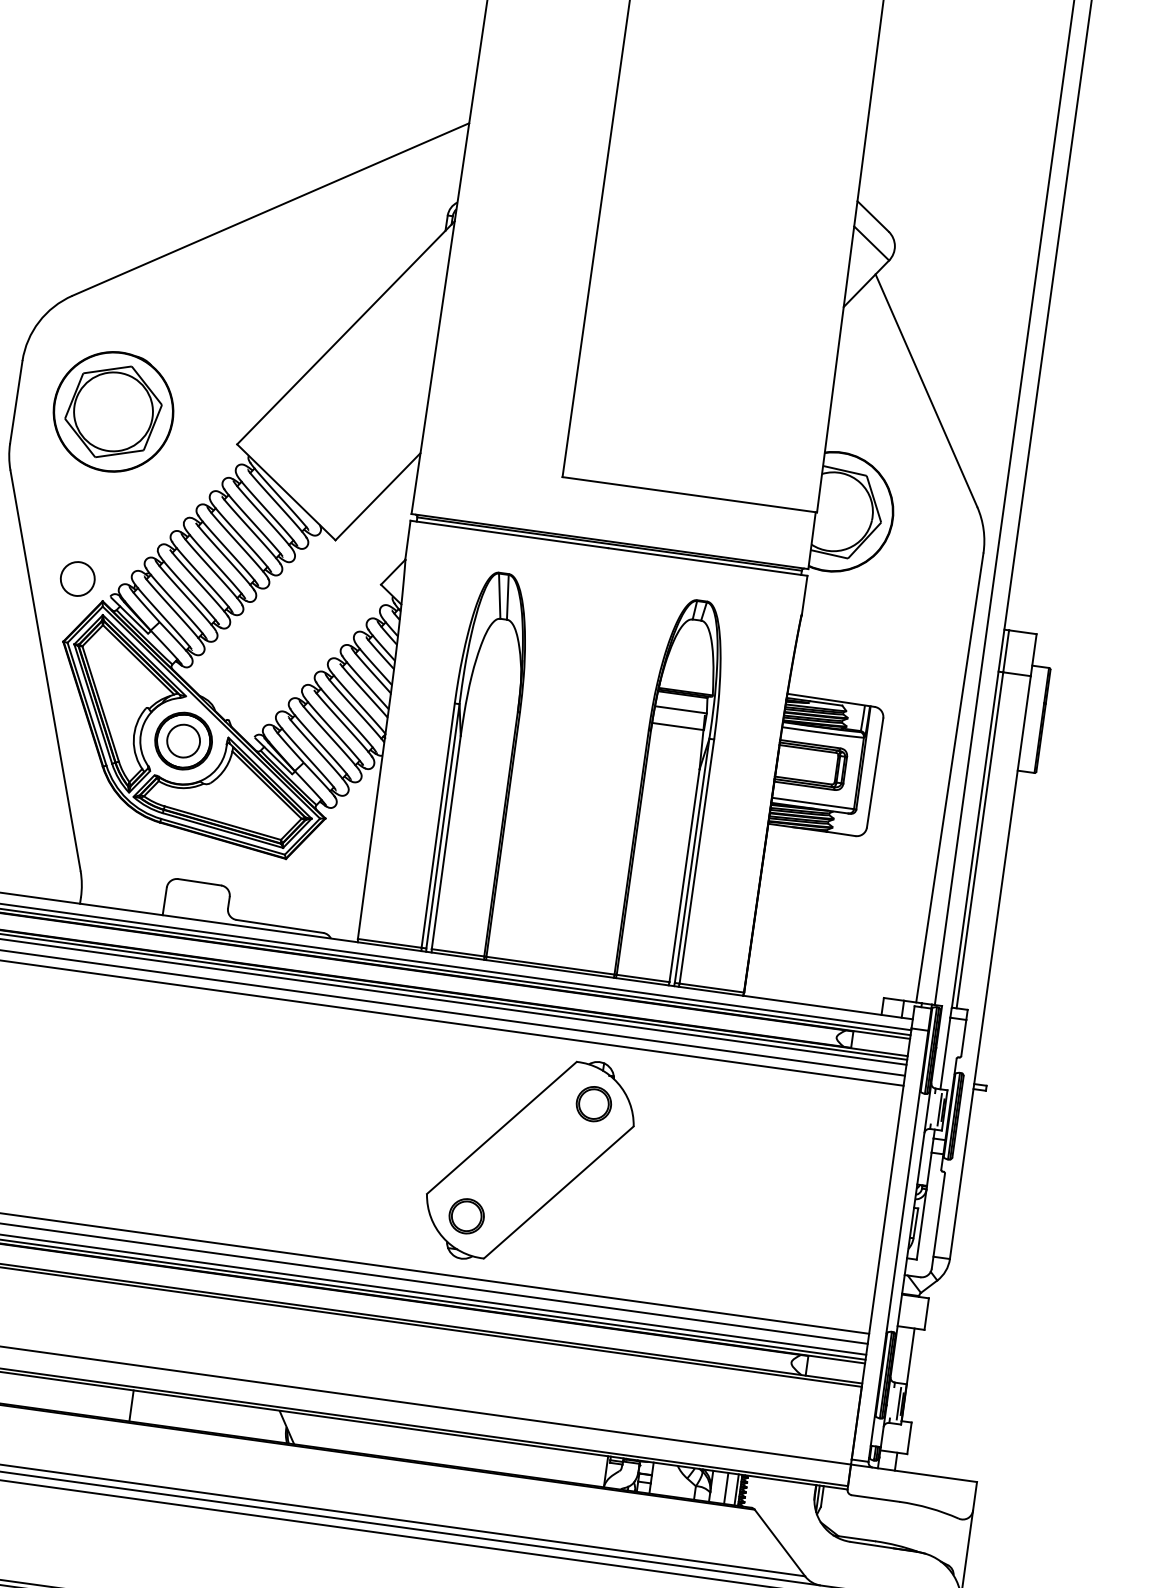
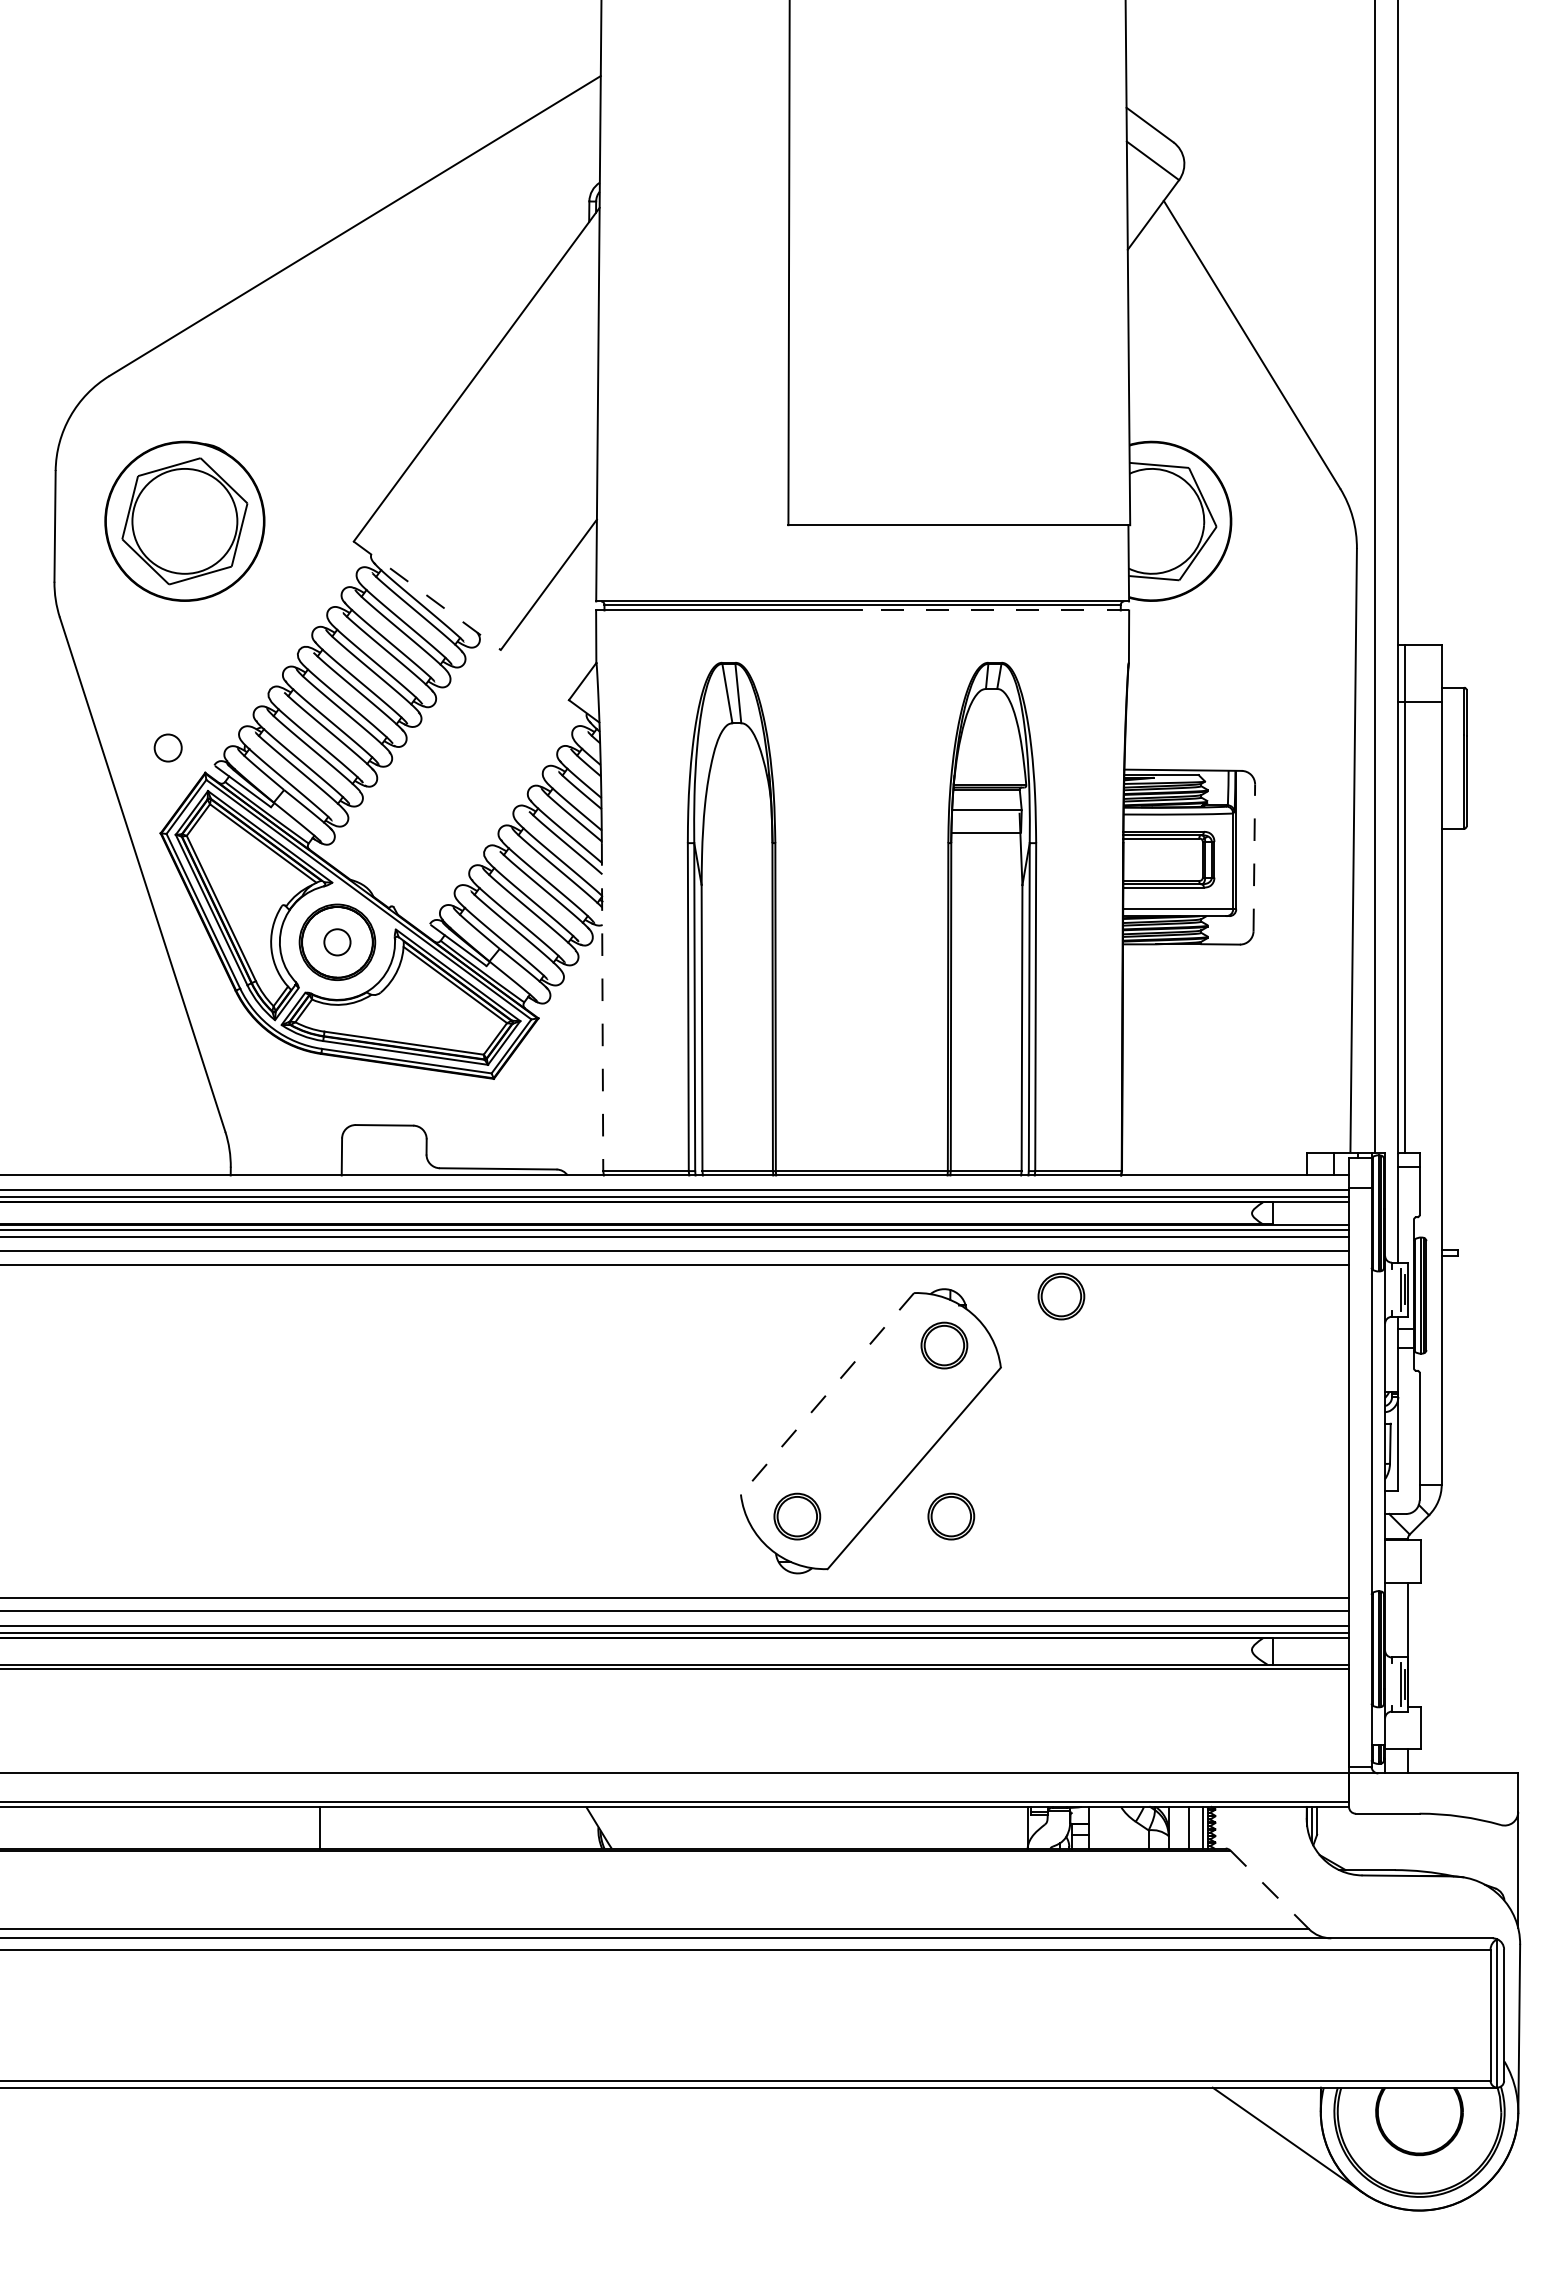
line: (286, 492) -> (427, 596), solid -> dashed
line: (707, 562) -> (995, 610), solid -> dashed
circle: (77, 578) -> (167, 747), size x0.6
circle: (183, 741) -> (337, 942), size x0.6
line: (875, 772) -> (1254, 857), solid -> dashed
line: (374, 817) -> (602, 1007), solid -> dashed
part: (686, 1079) -> (1061, 1296), added
line: (501, 1127) -> (827, 1393), solid -> dashed
part: (581, 1232) -> (951, 1516), added
line: (131, 1405) -> (320, 1827), moved
line: (779, 1542) -> (1269, 1889), solid -> dashed

